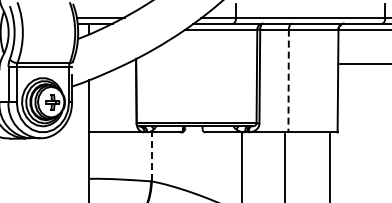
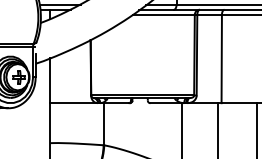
line: (288, 81) -> (221, 59), dashed -> solid
line: (151, 156) -> (103, 123), dashed -> solid

